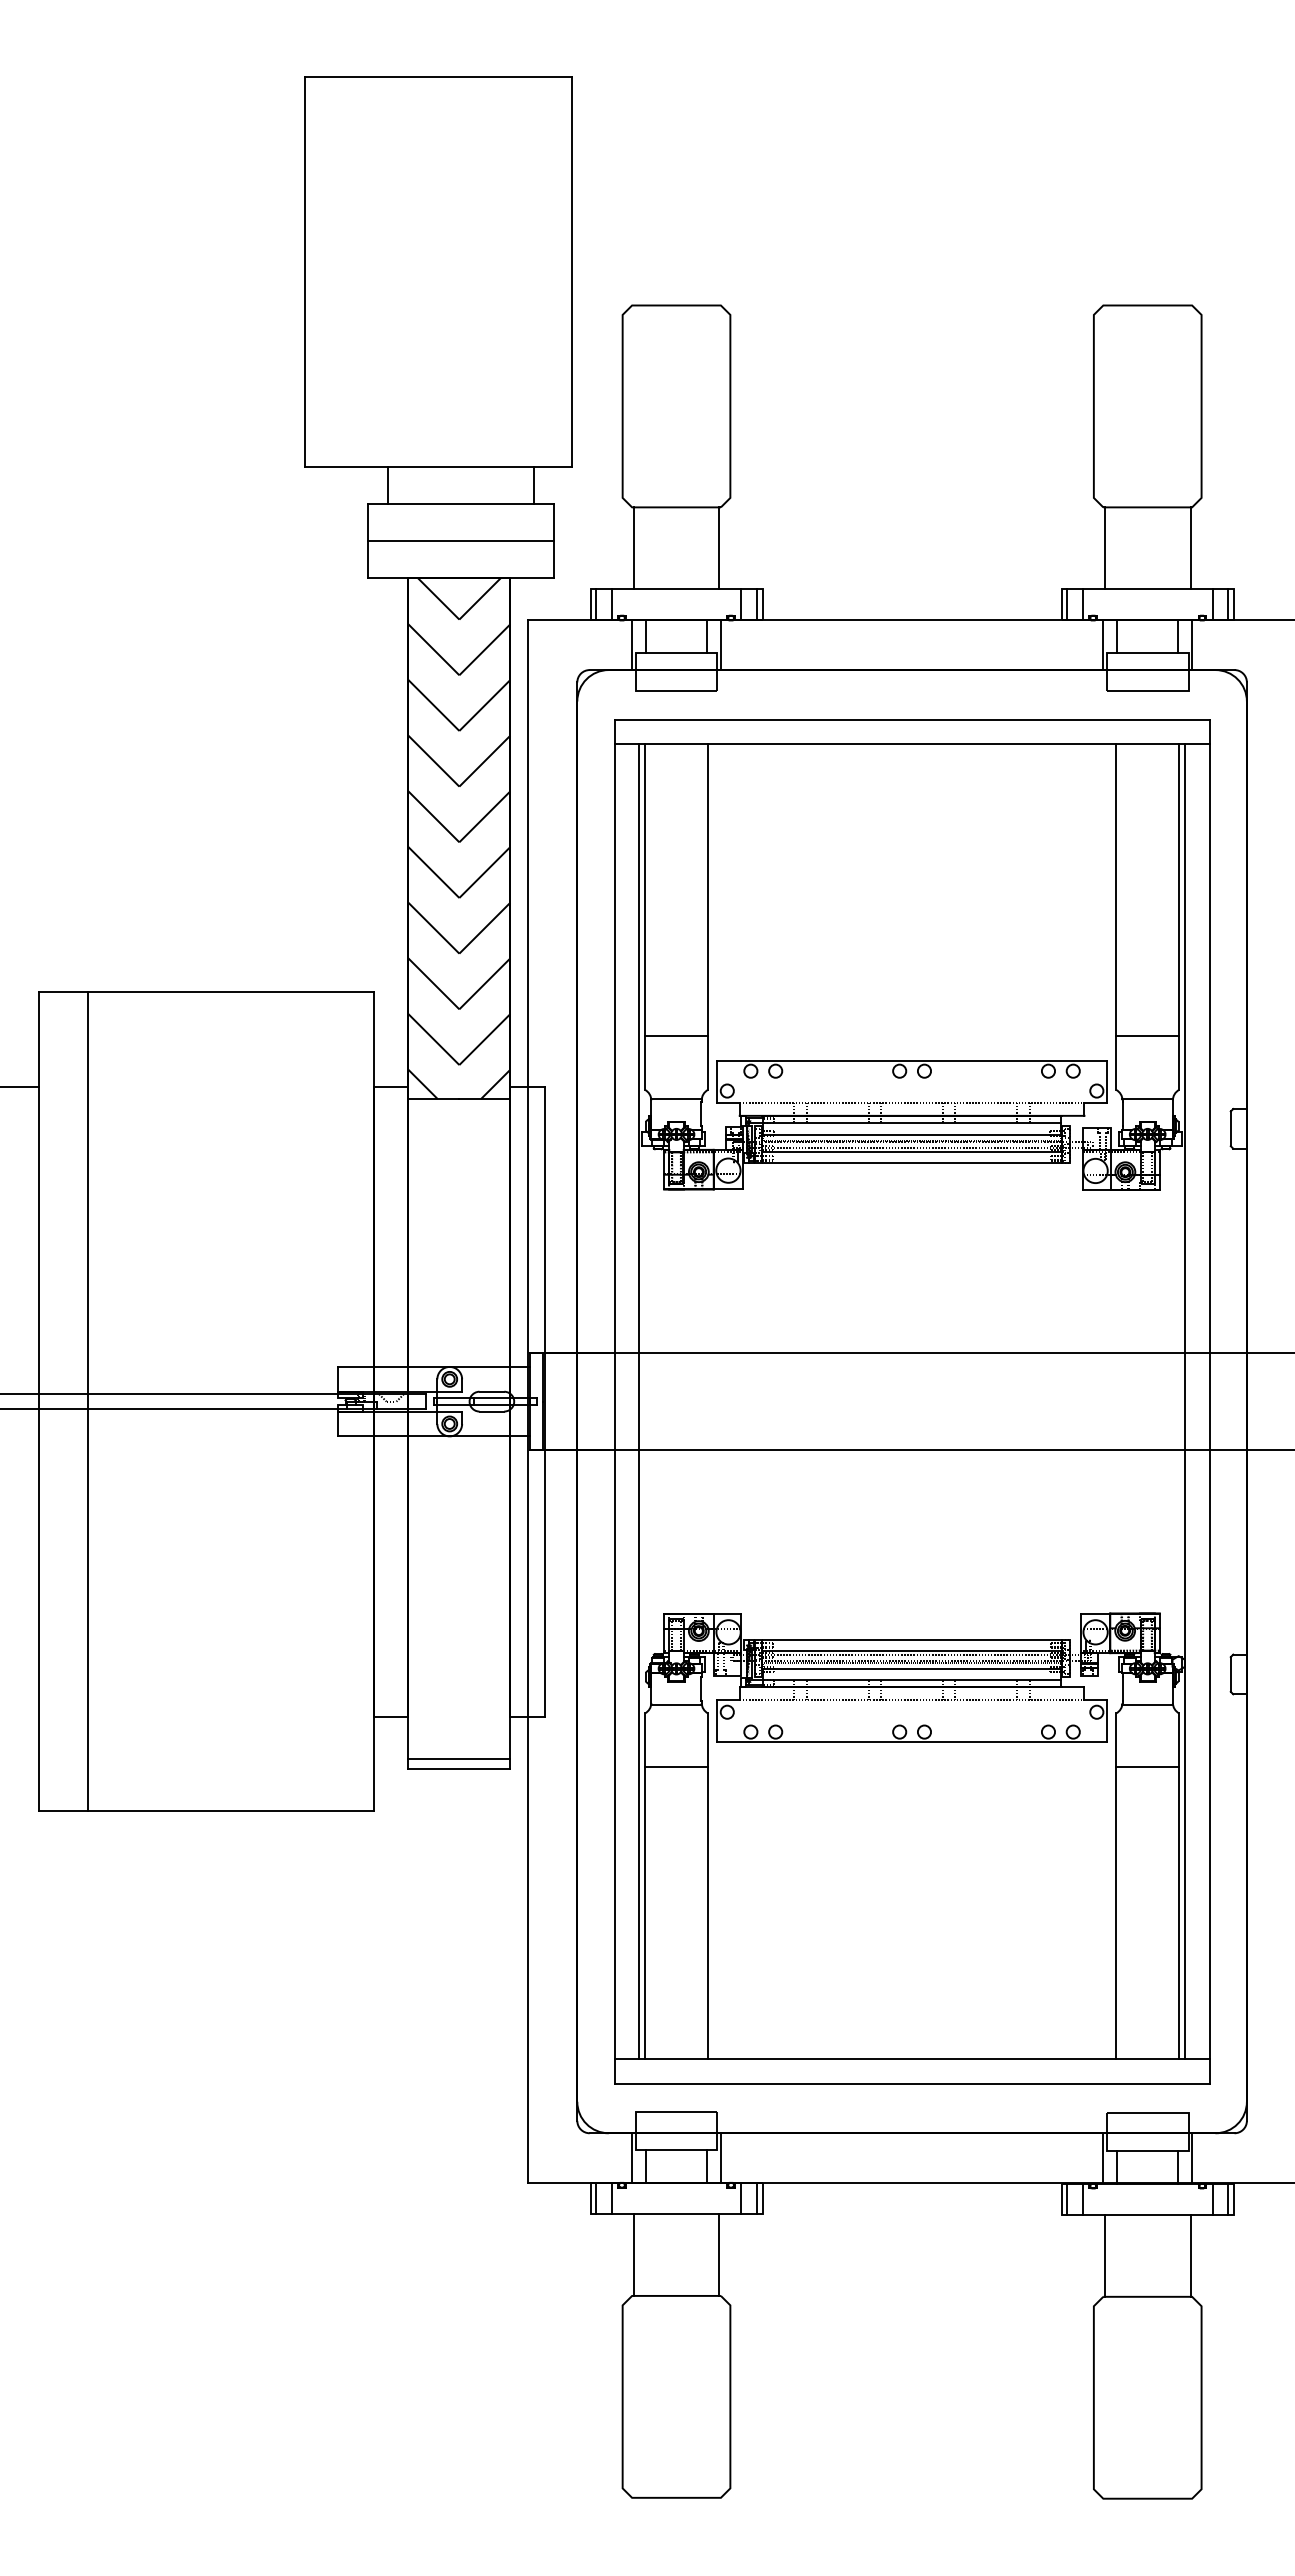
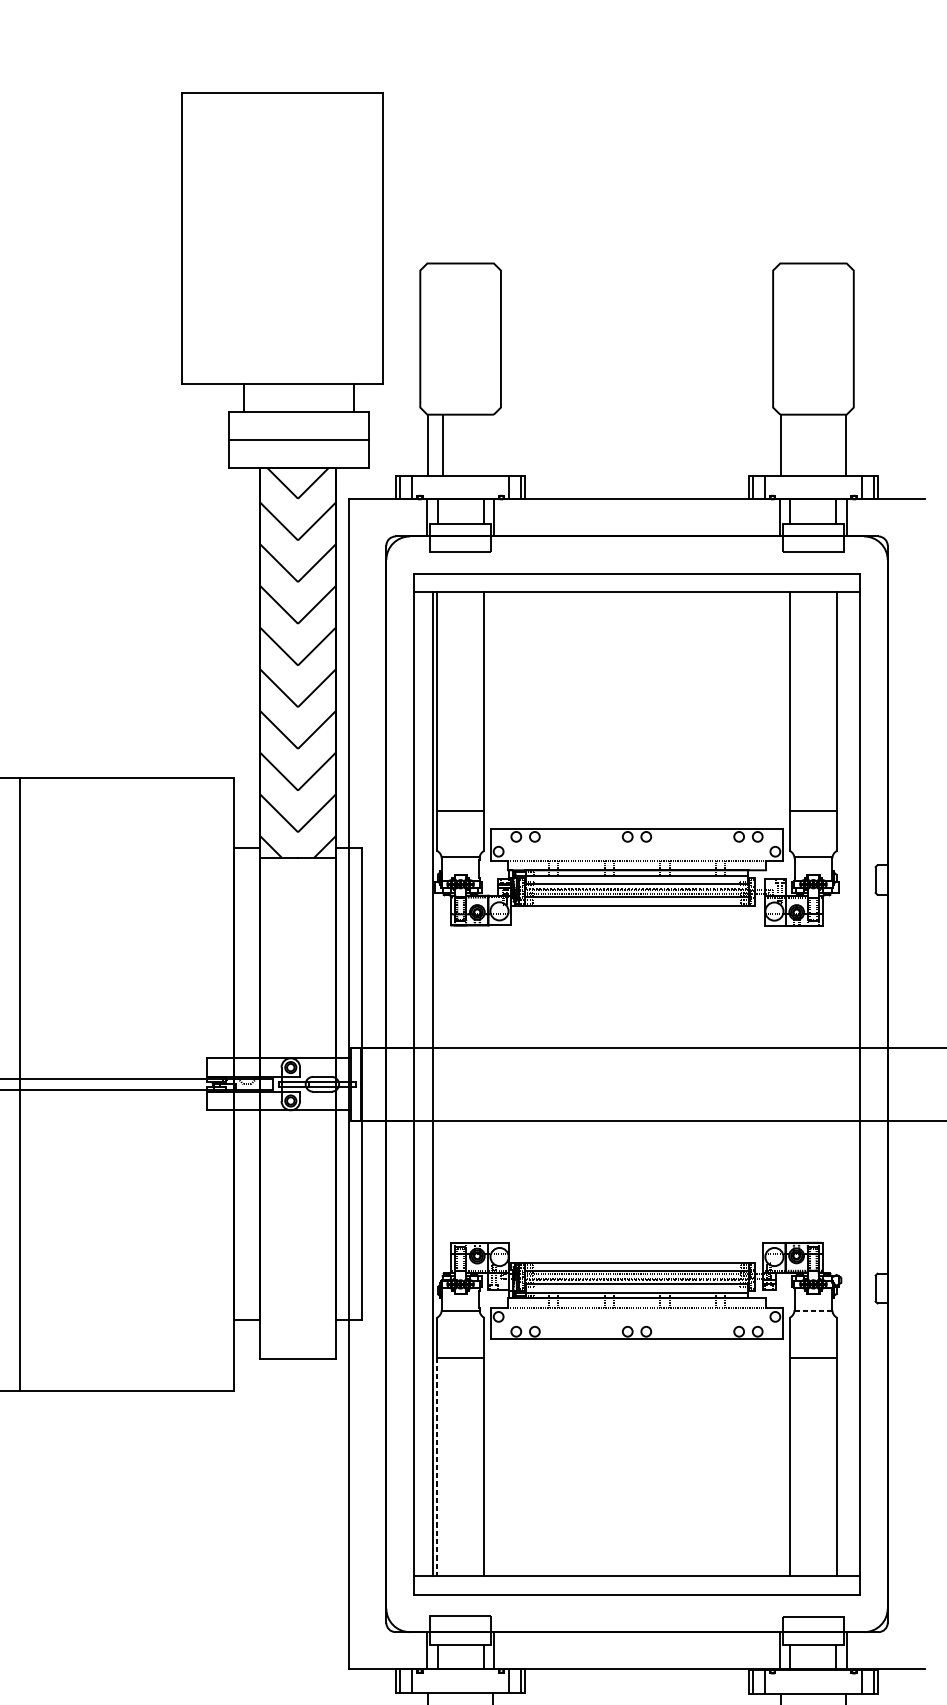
line: (719, 547) -> (443, 444), moved
line: (1184, 1401) -> (841, 1084), removed
line: (1148, 1704) -> (814, 1311), solid -> dashed
line: (459, 1758) -> (298, 1351), removed
line: (645, 1913) -> (437, 1467), solid -> dashed

